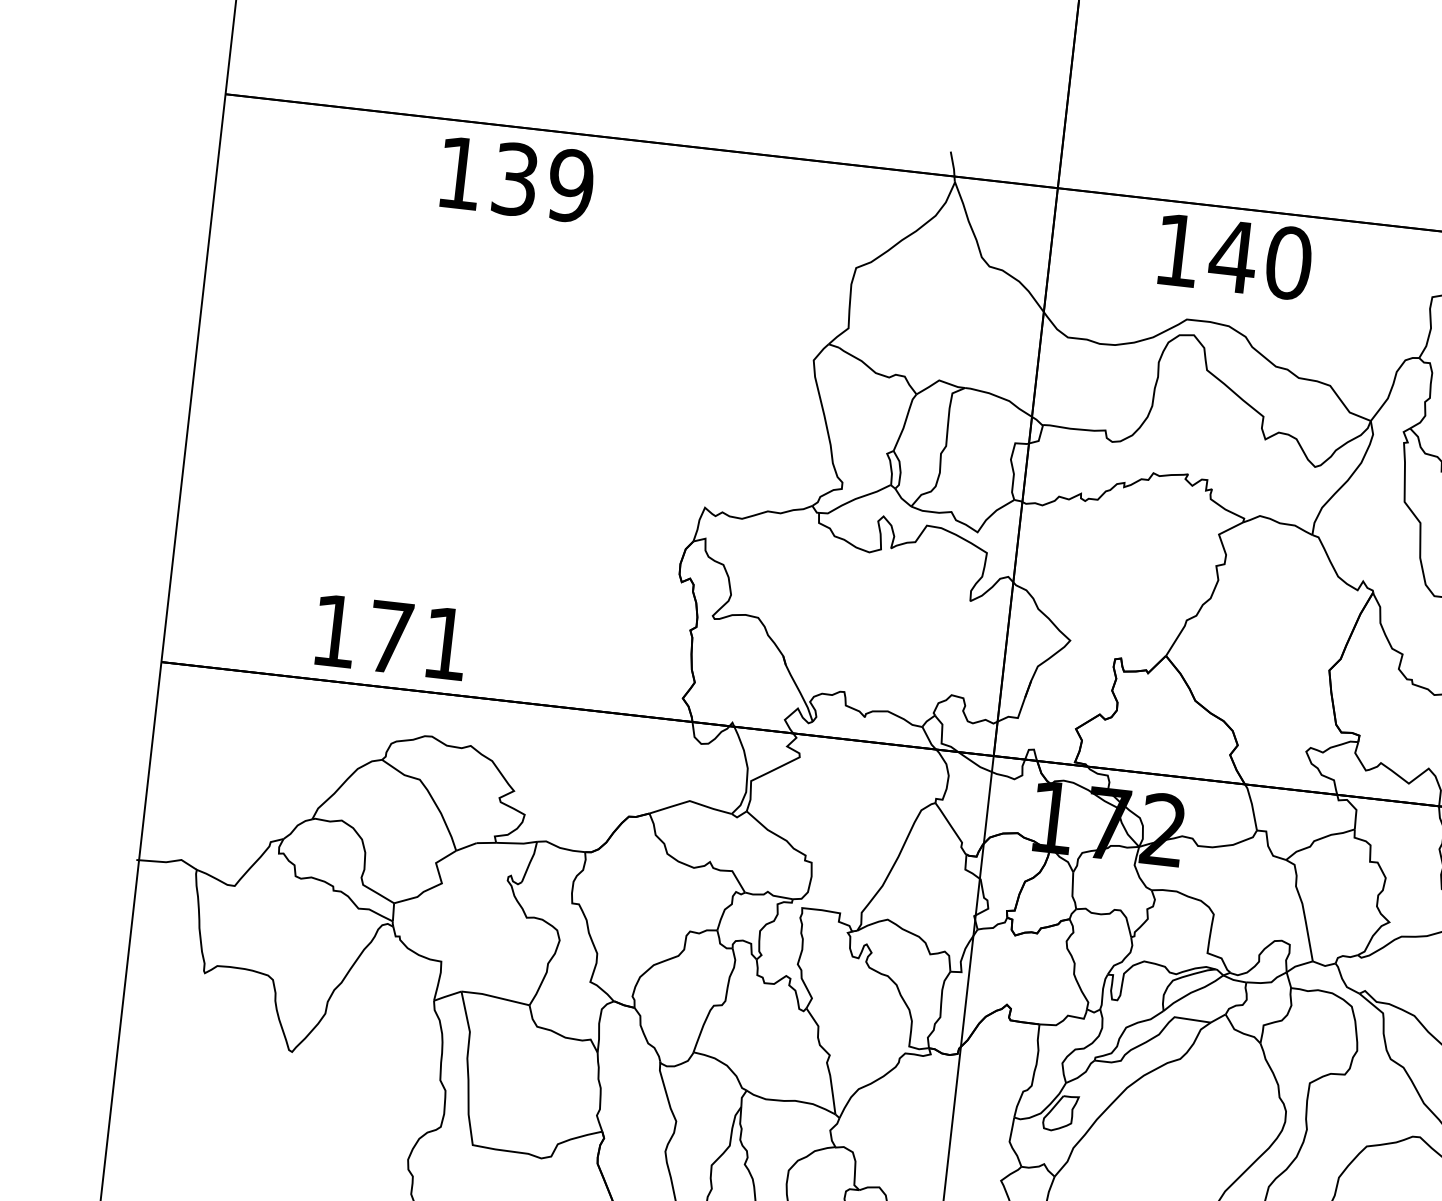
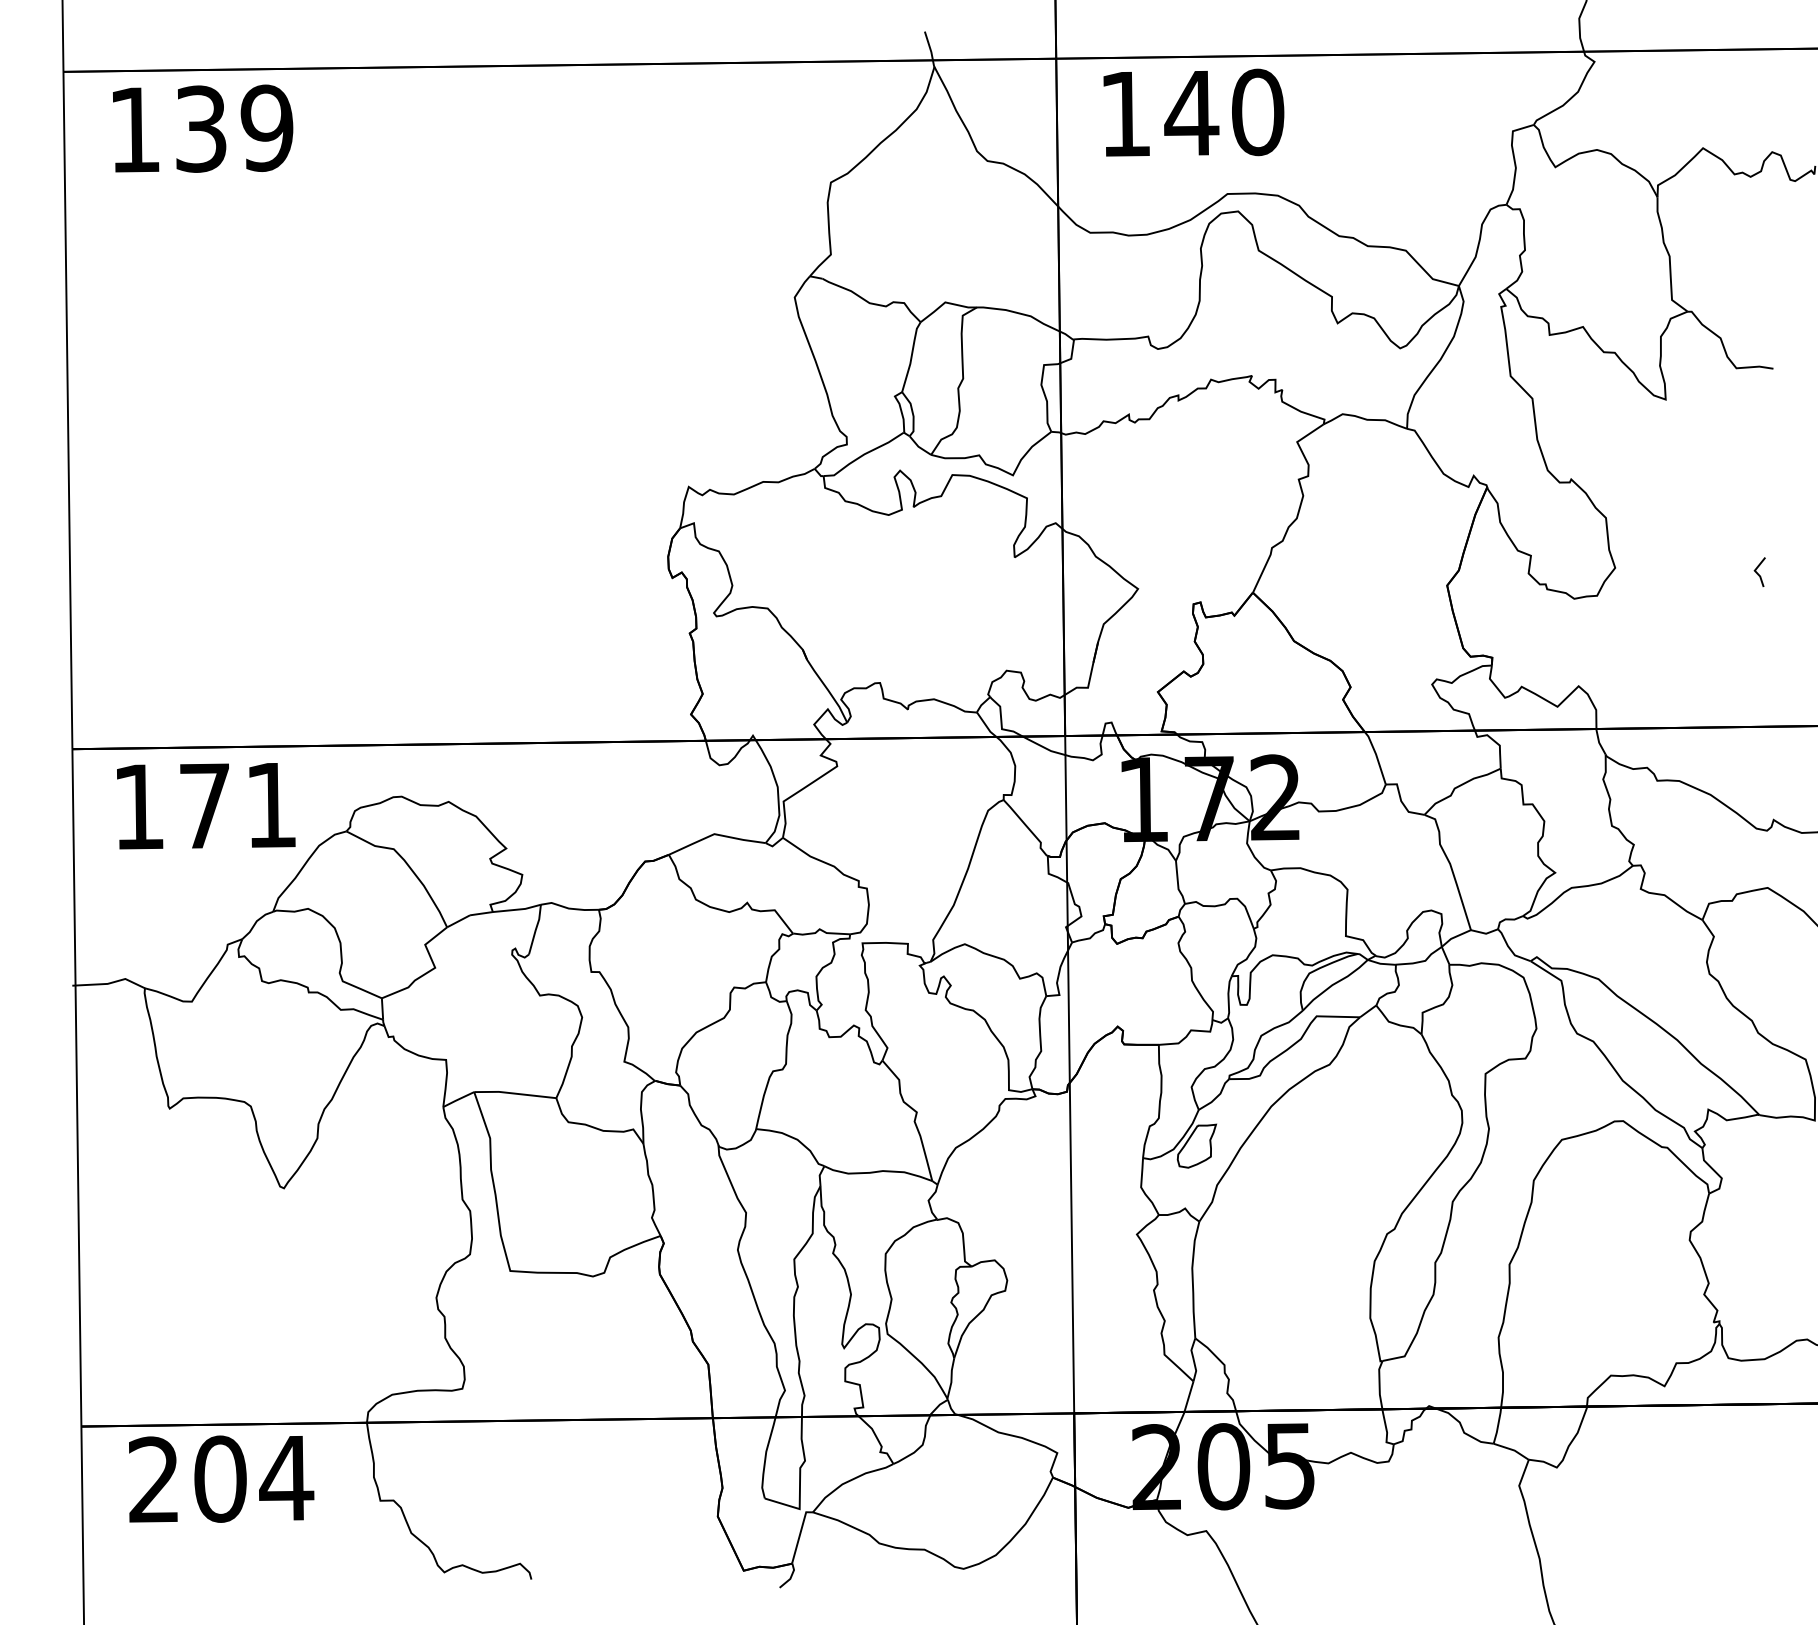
text: (517, 179) -> (203, 128), moved
text: (1234, 256) -> (1193, 112), moved
text: (391, 637) -> (206, 806), moved

